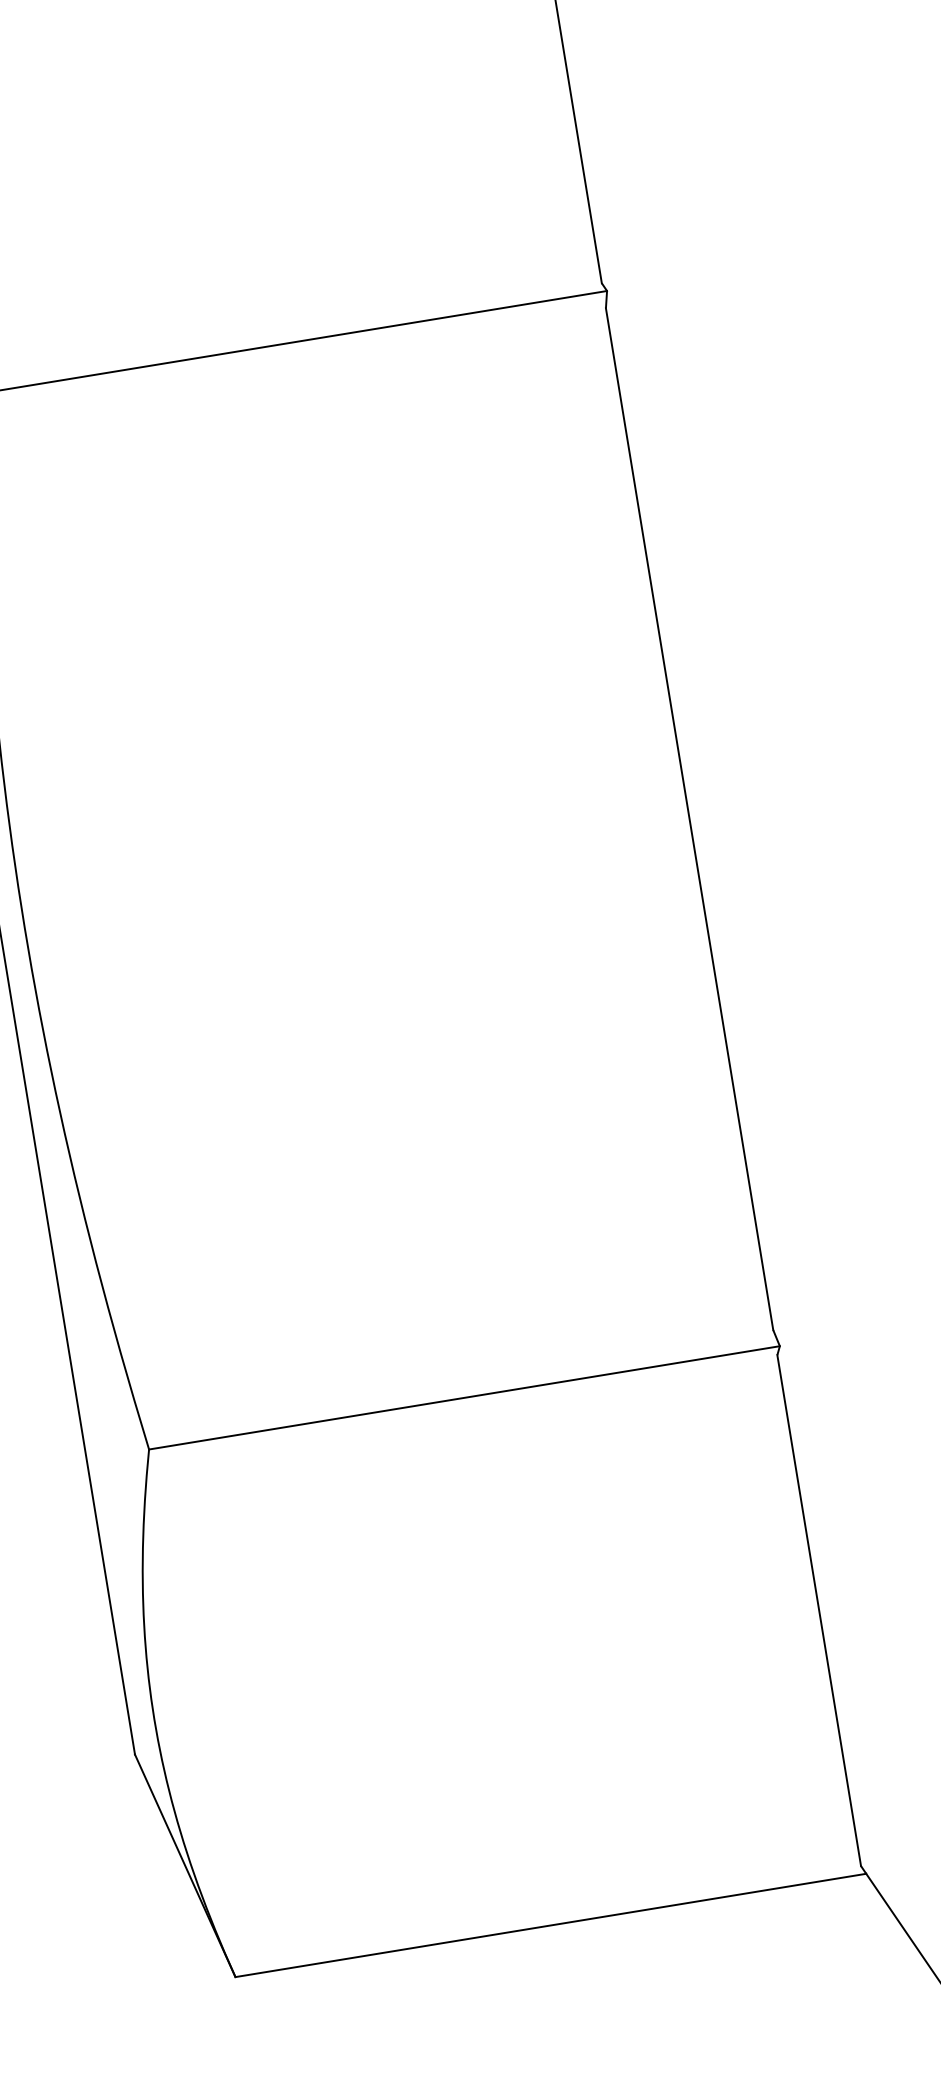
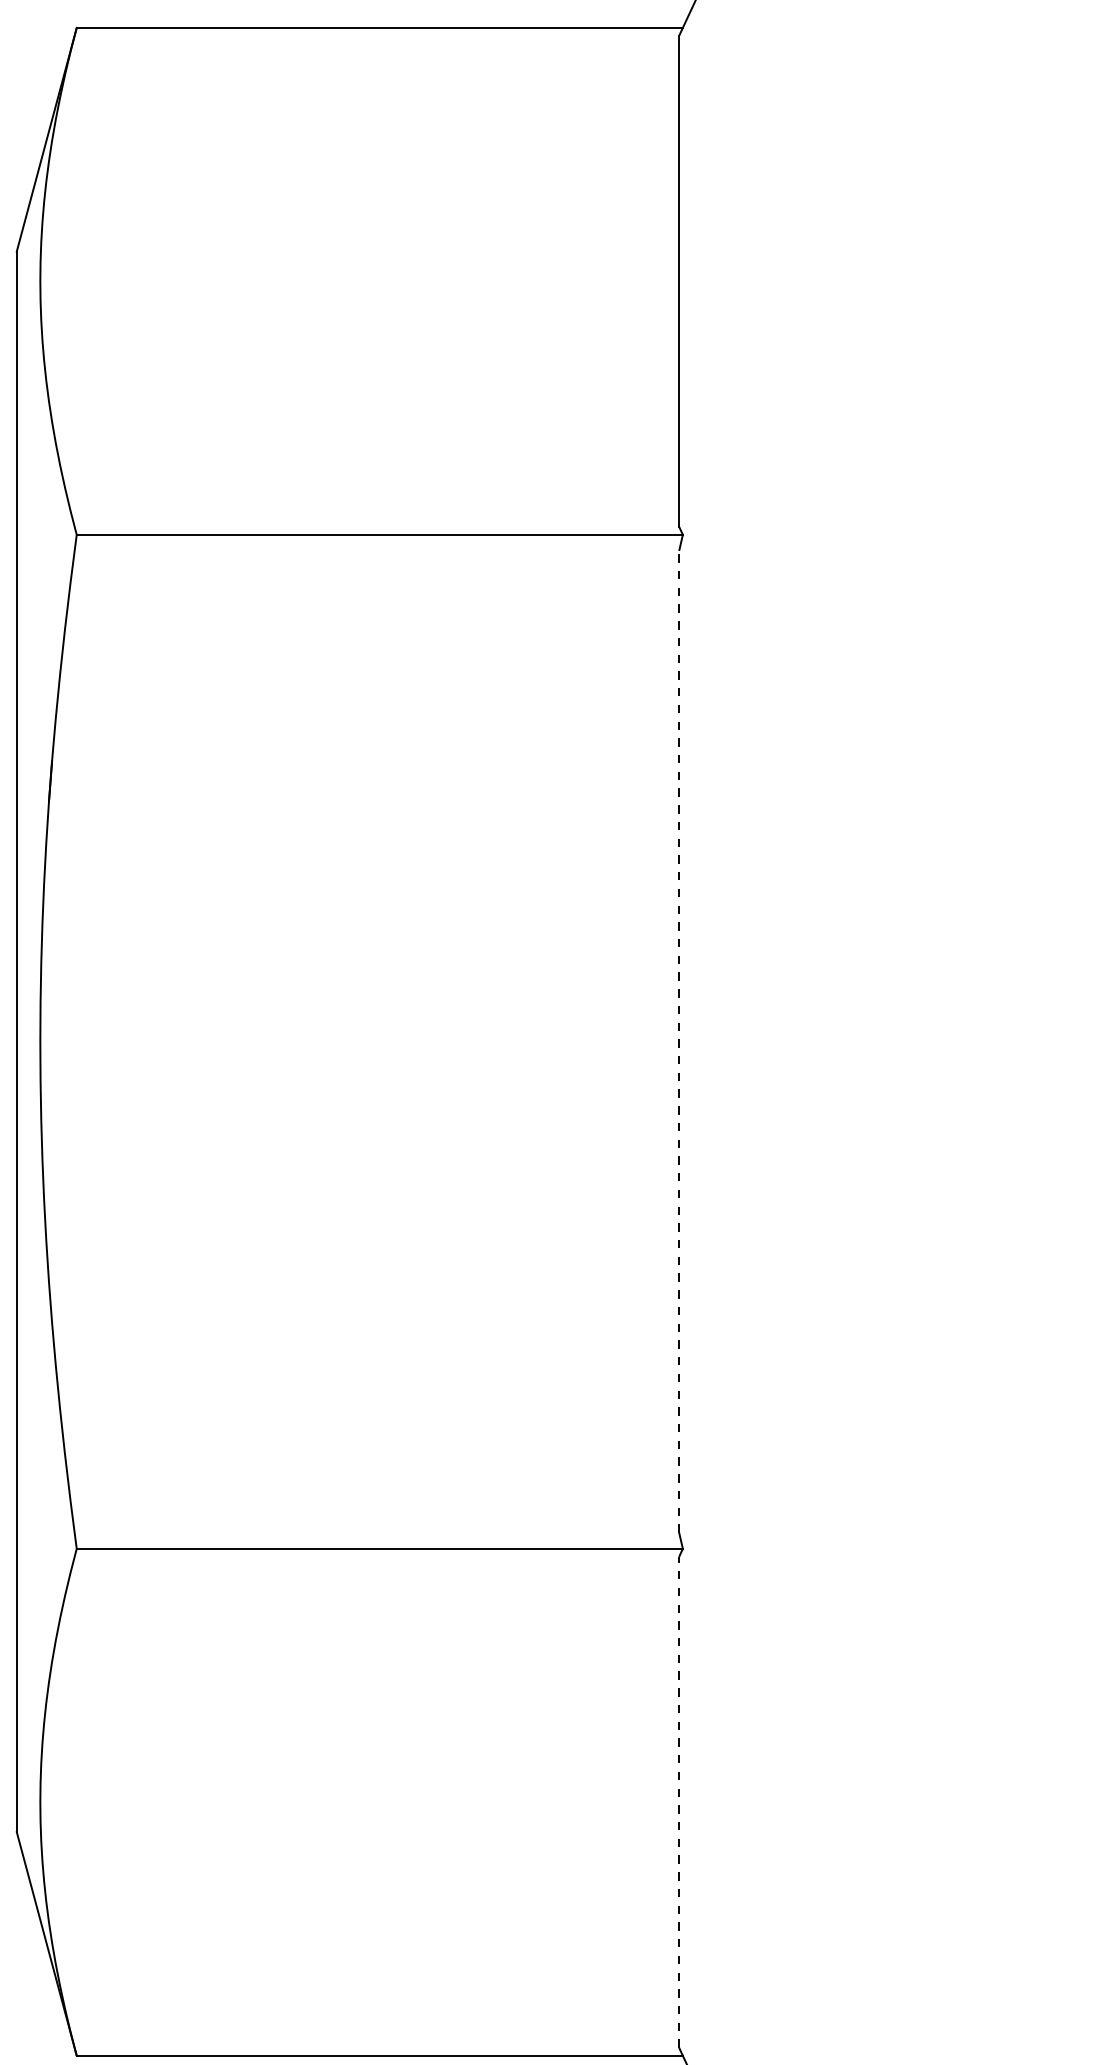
line: (689, 818) -> (679, 1041), solid -> dashed
line: (819, 1609) -> (679, 1801), solid -> dashed

